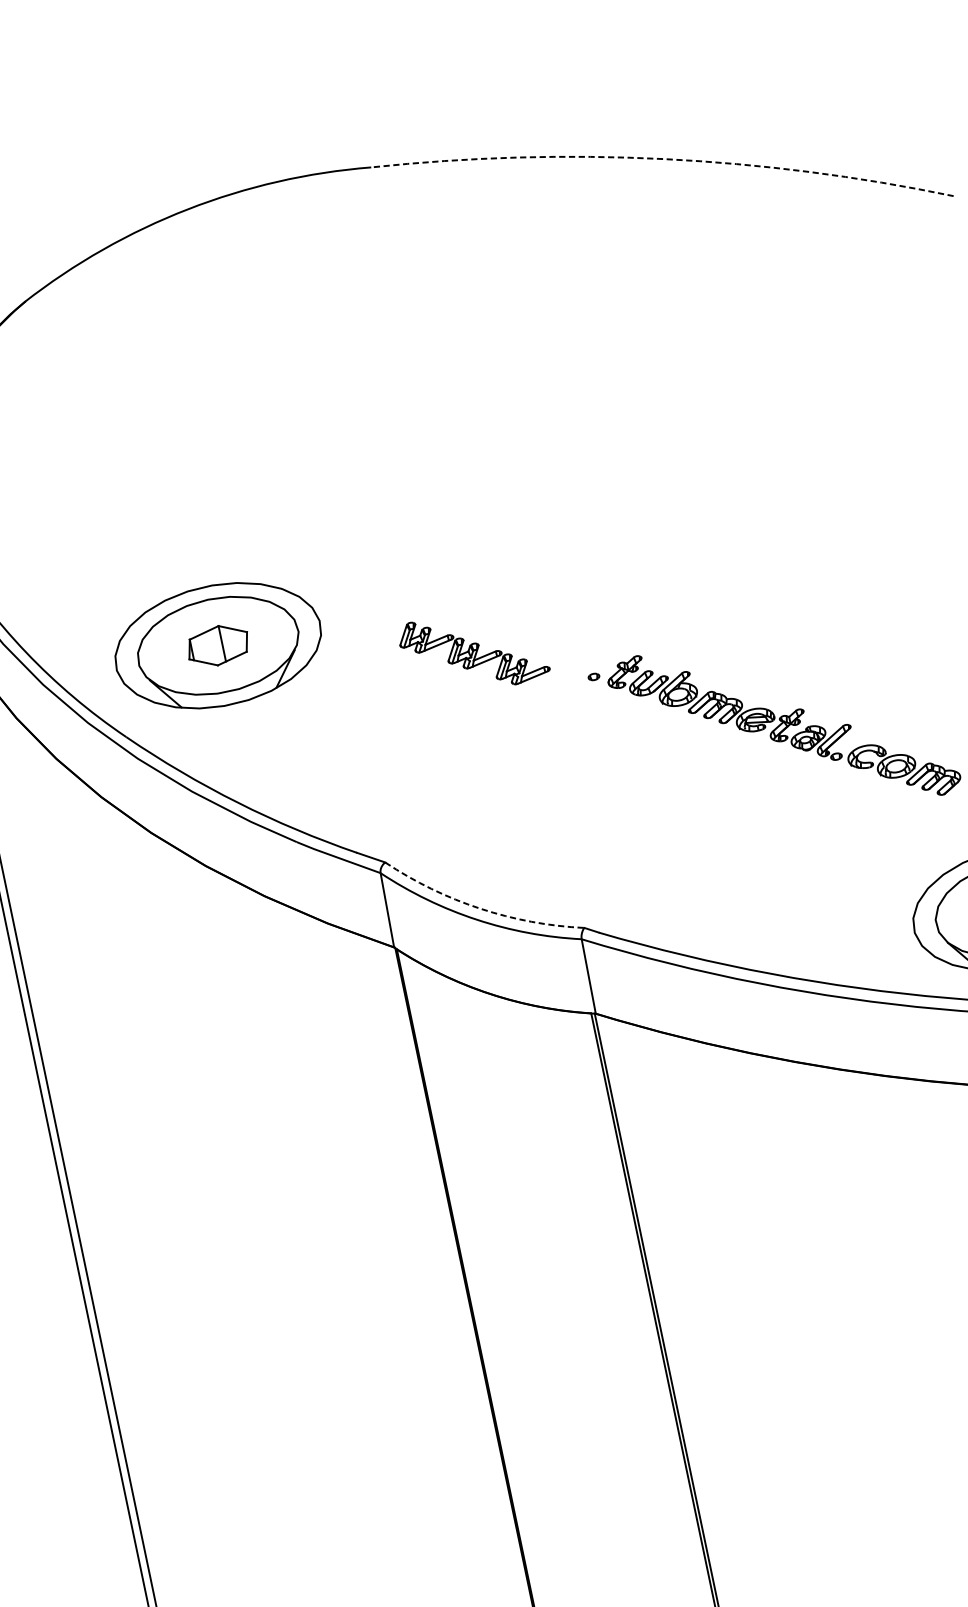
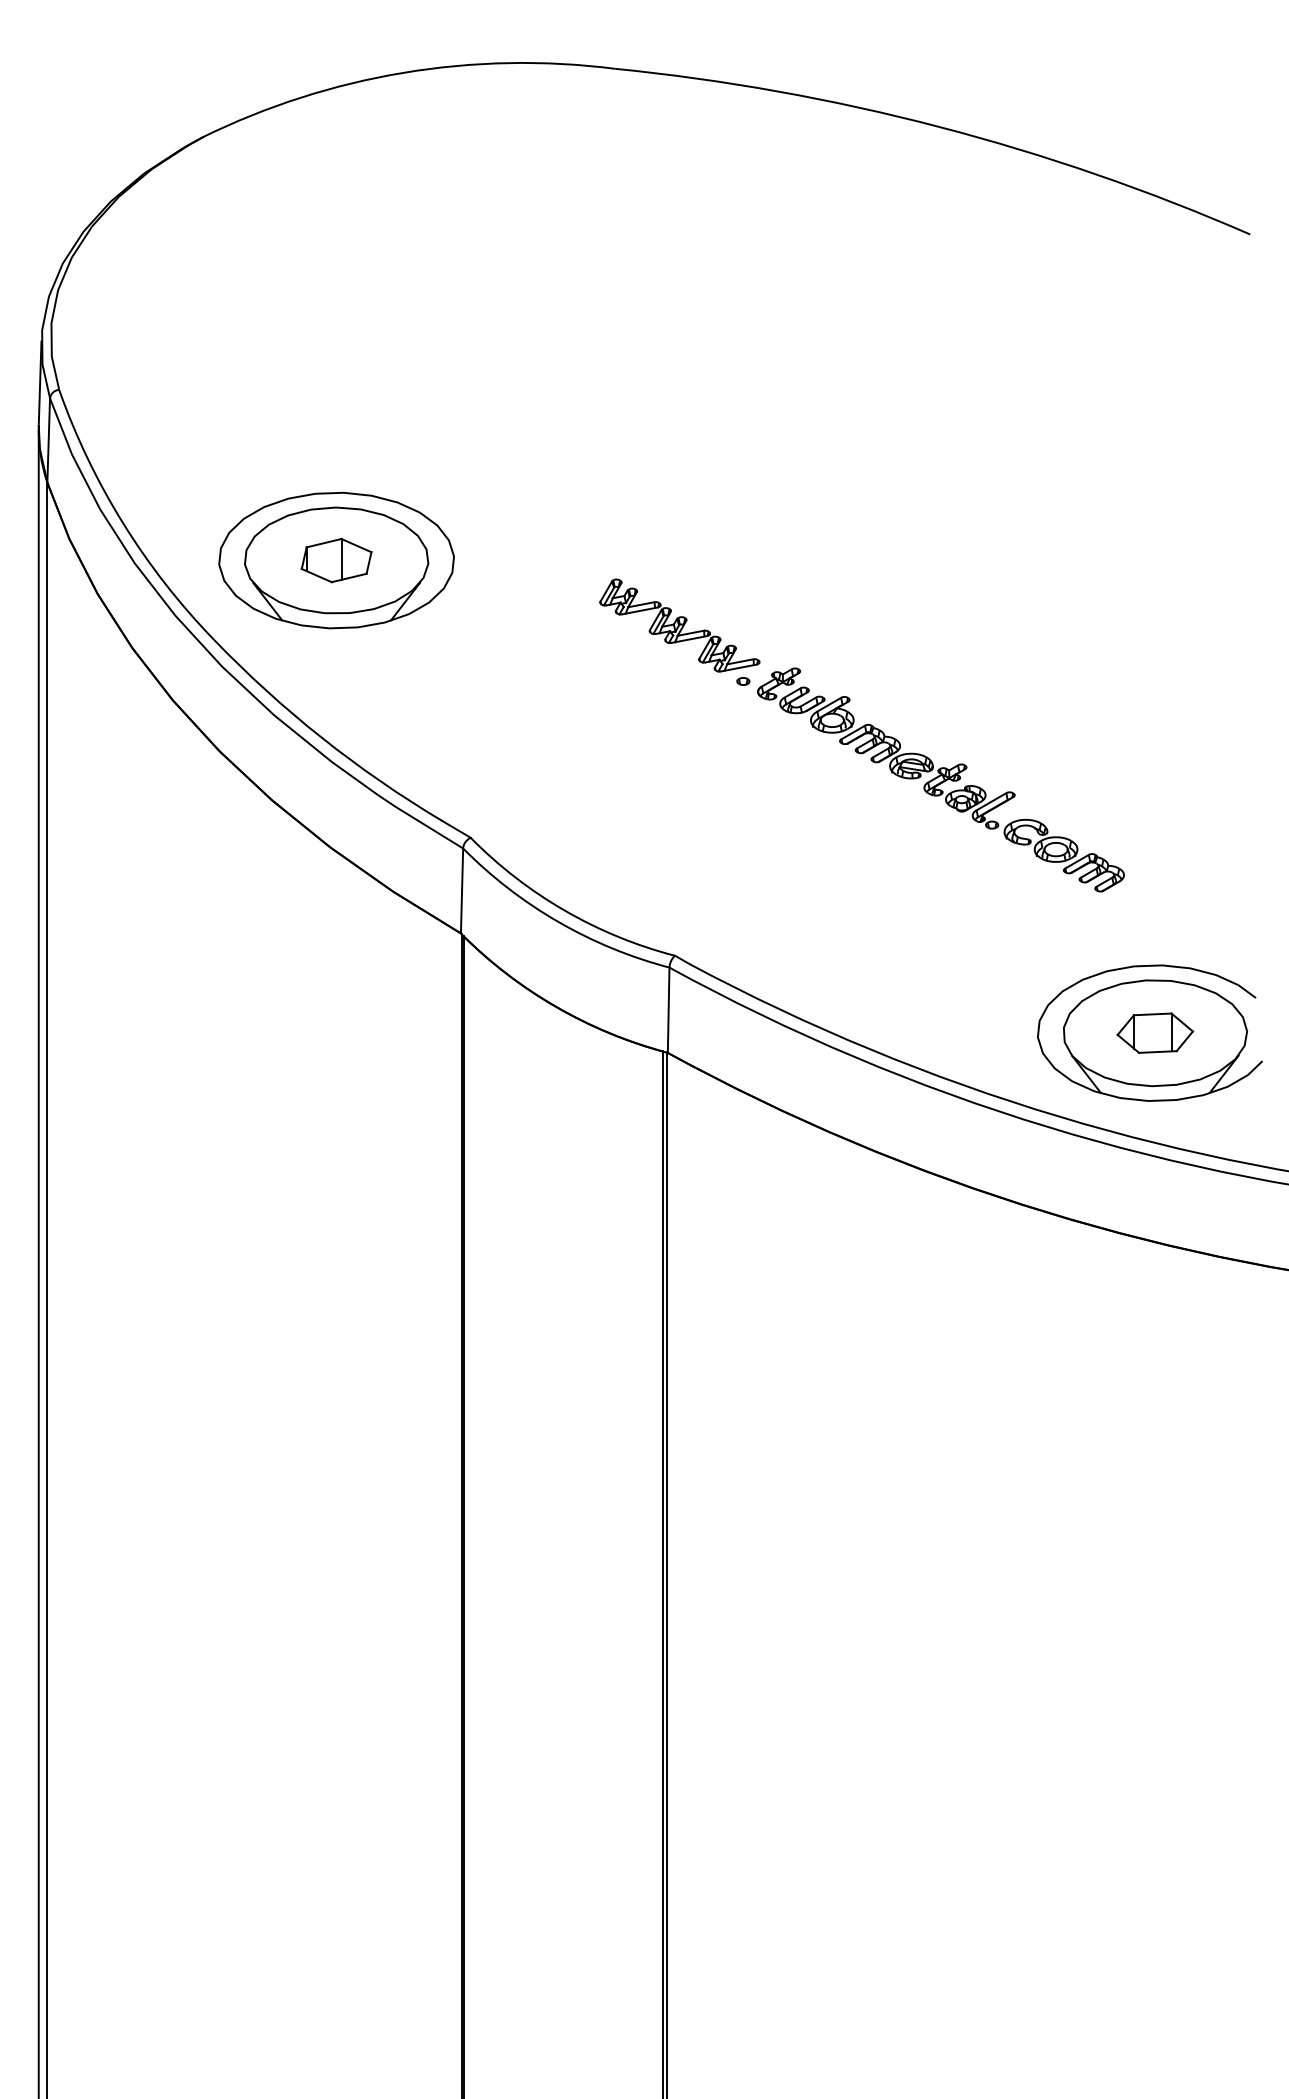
arc: (663, 158) -> (939, 126), dashed -> solid
part: (473, 651) -> (679, 625), moved
arc: (480, 908) -> (564, 910), dashed -> solid

